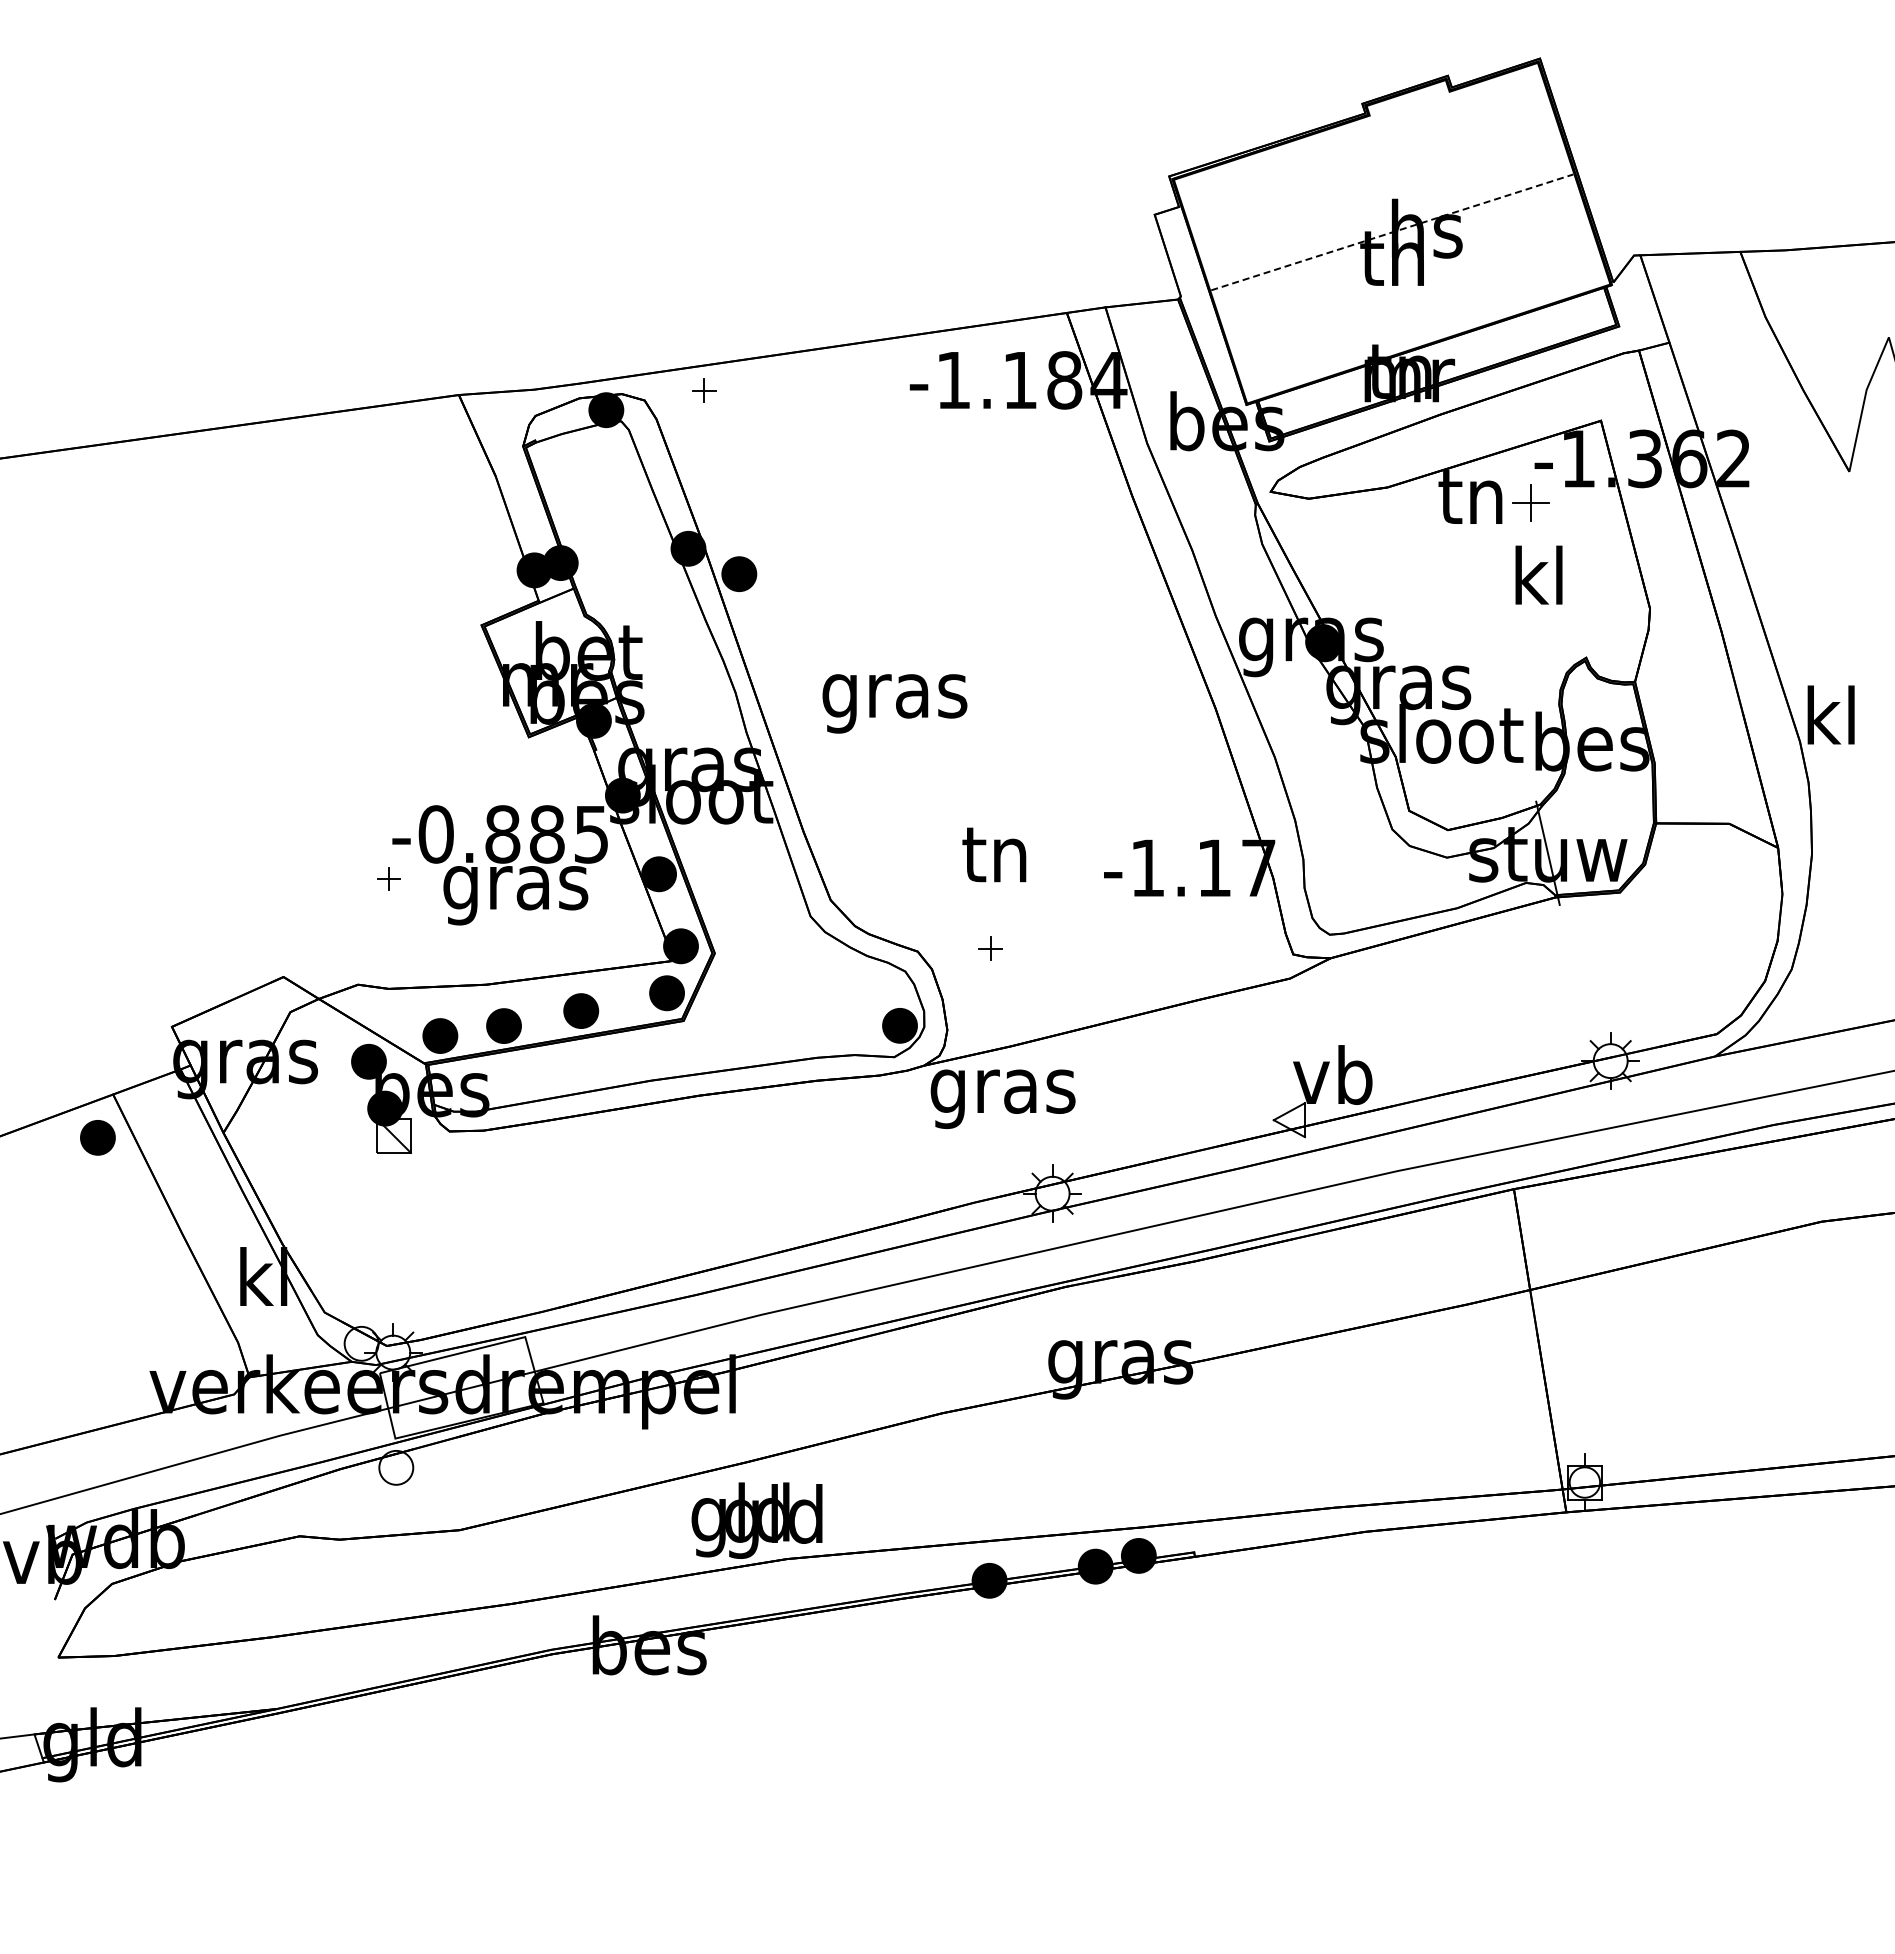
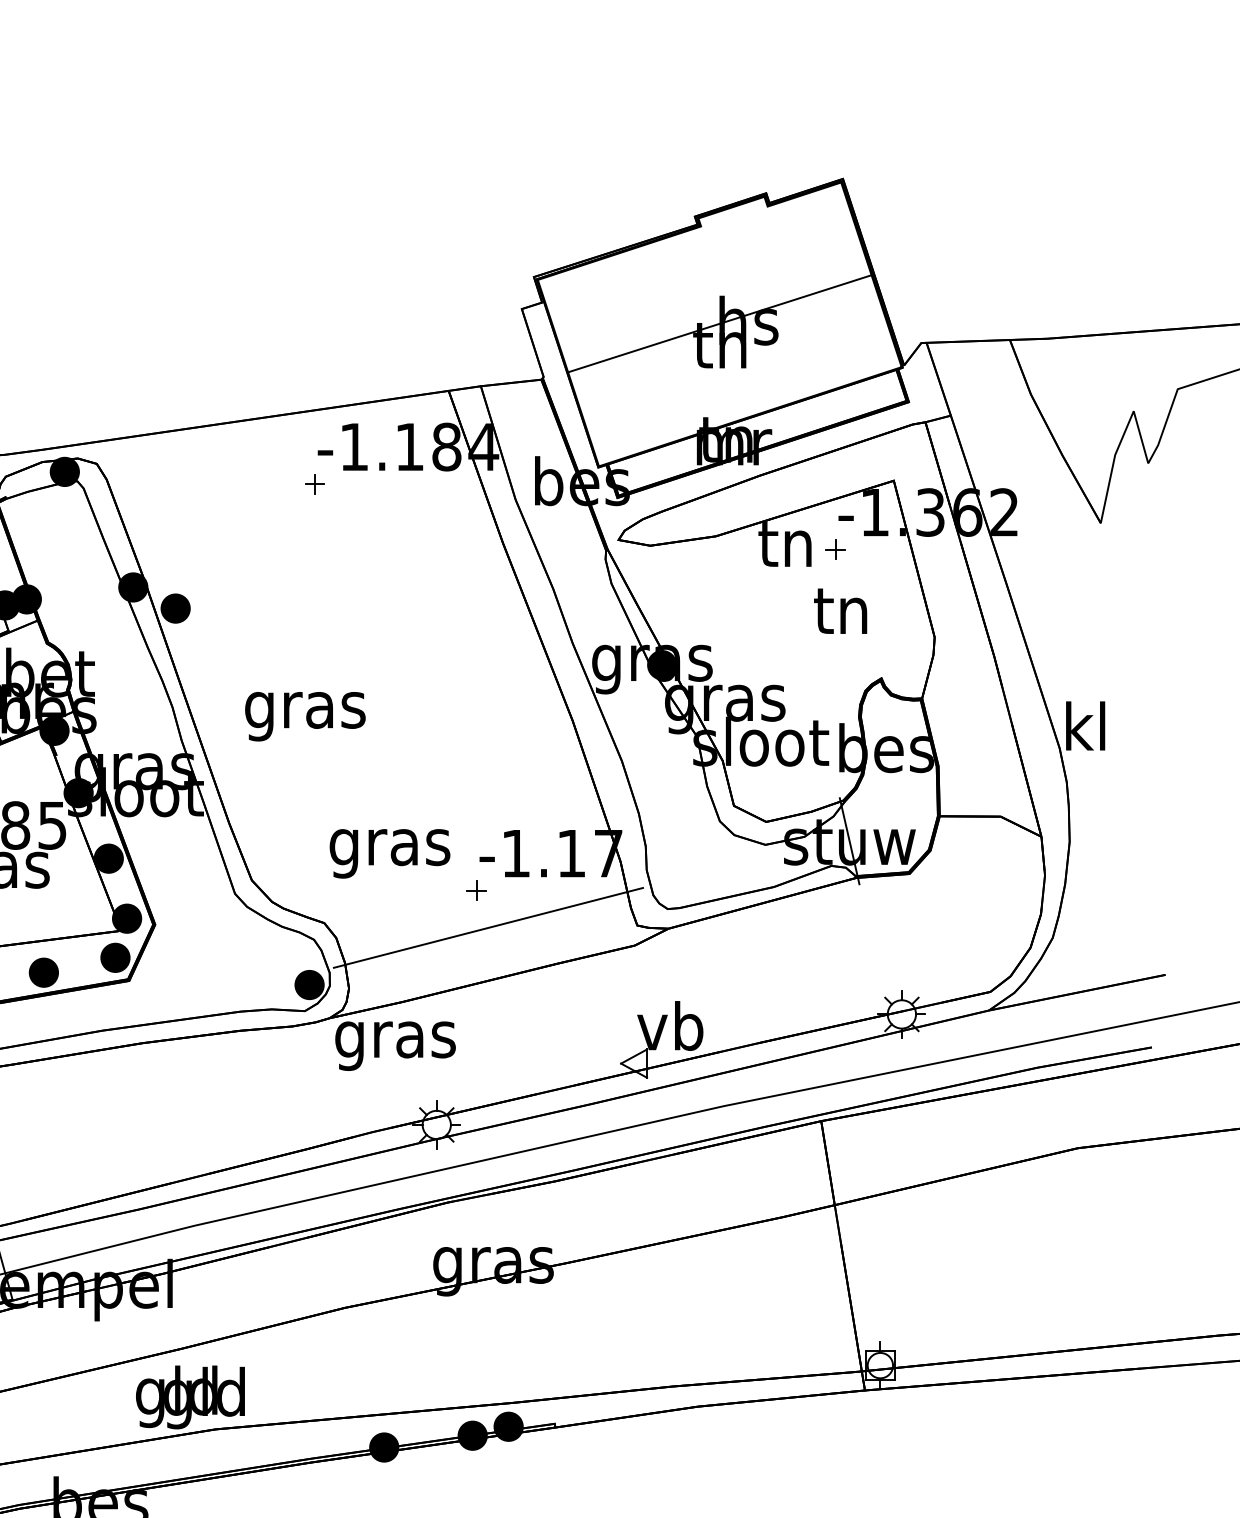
line: (1392, 232) -> (720, 323), dashed -> solid
part: (704, 390) -> (315, 483), moved
part: (1531, 503) -> (835, 549), size x0.62
text: (1536, 574) -> (840, 608), kl -> tn
text: (996, 862) -> (390, 848), tn -> gras
part: (990, 948) -> (476, 890), moved
line: (1114, 957) -> (488, 928), added

